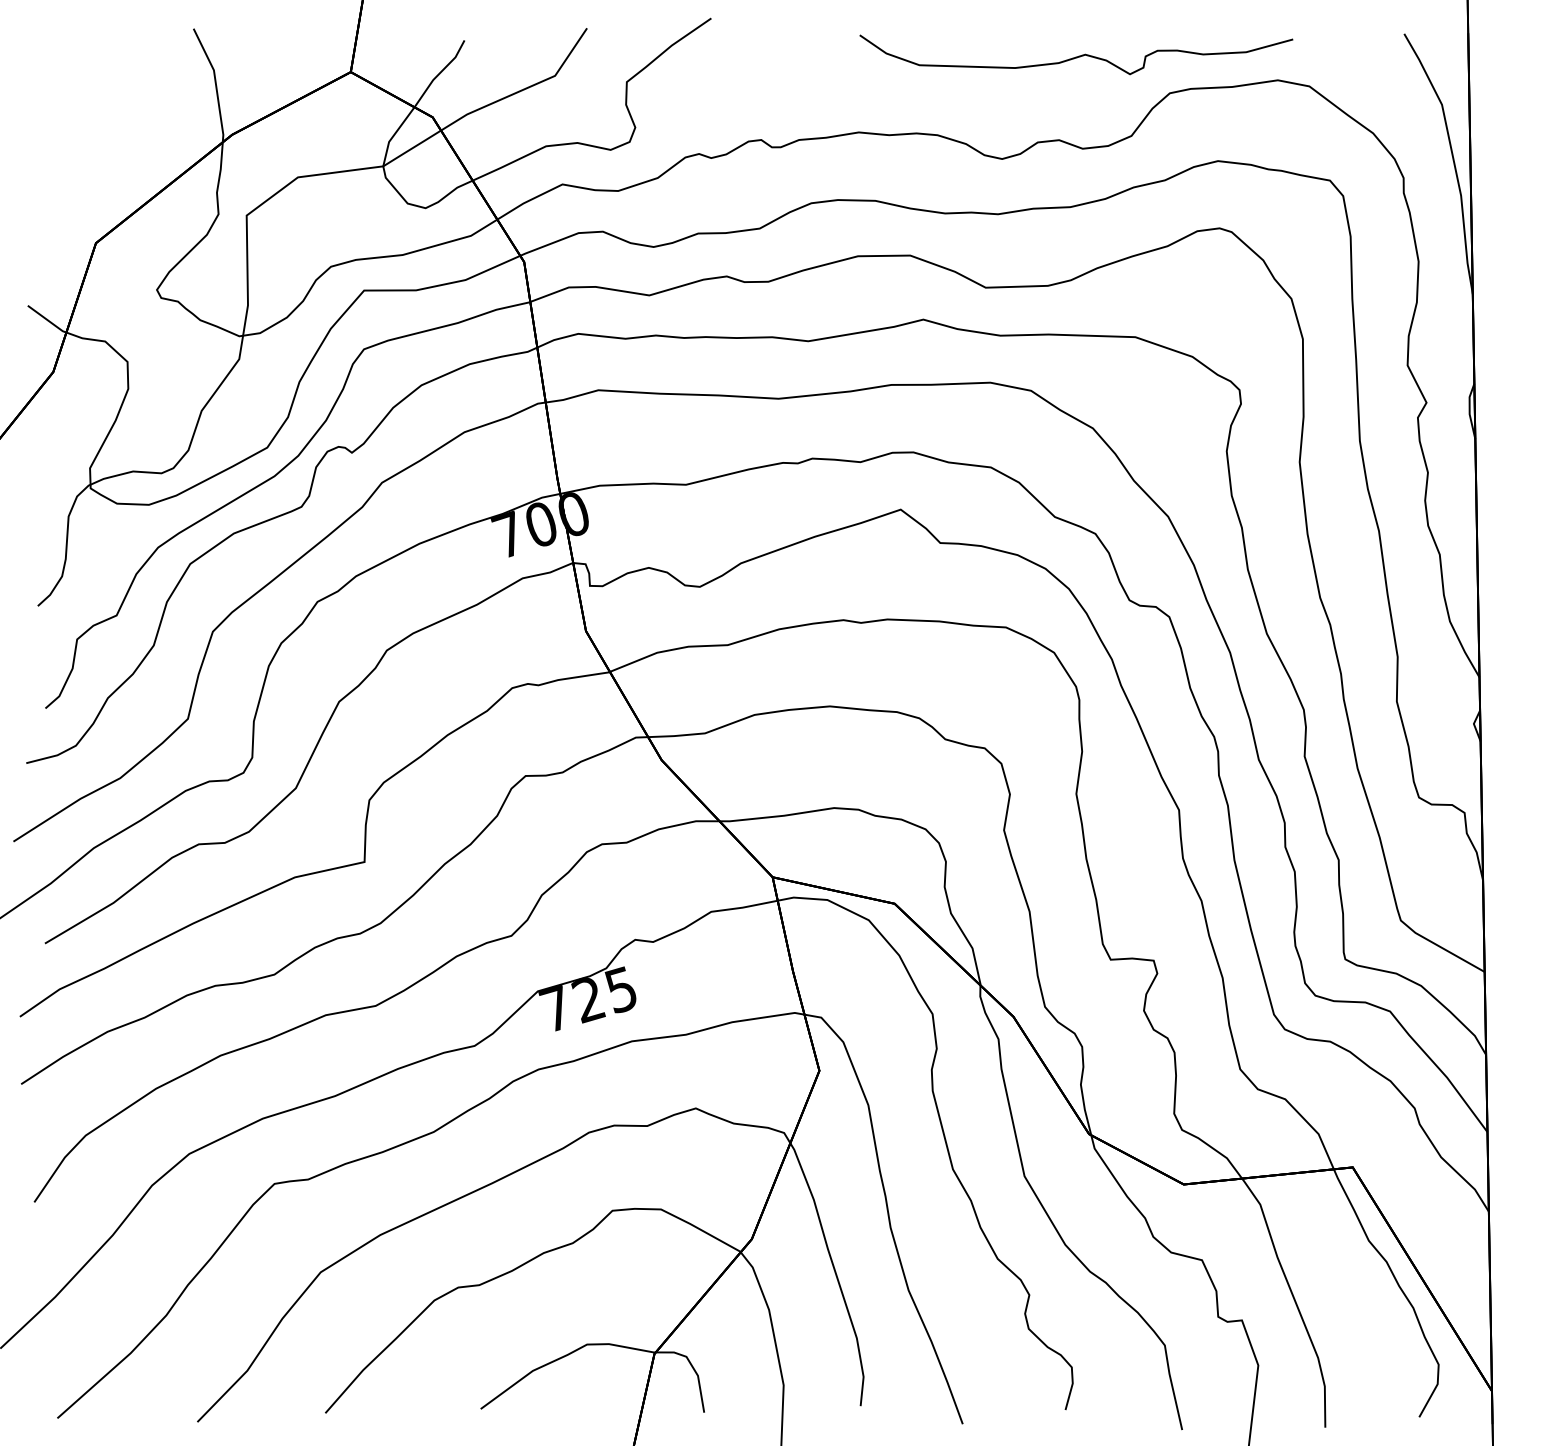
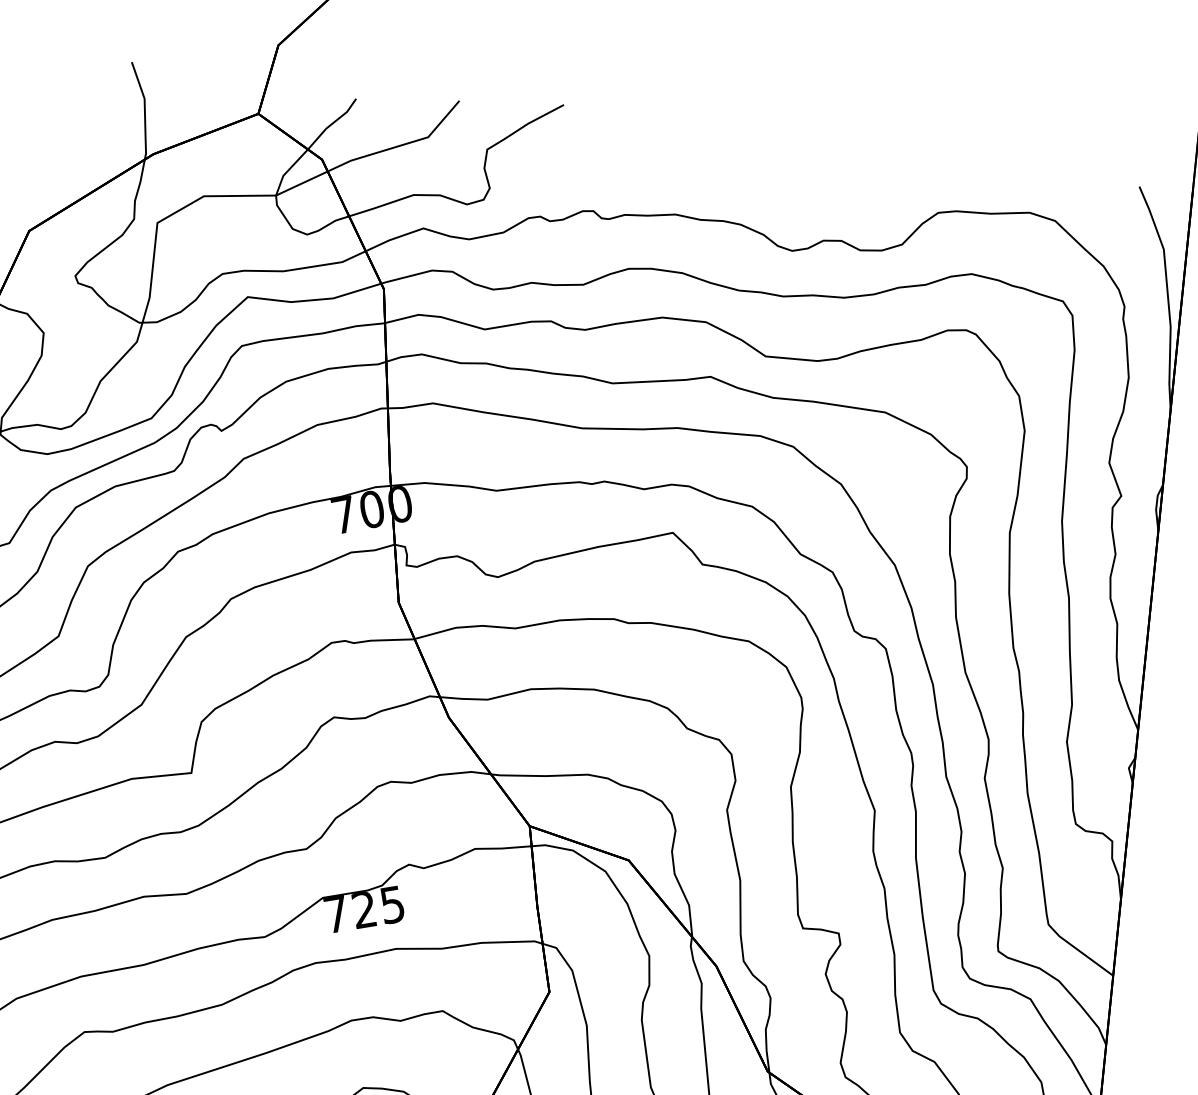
curve: (1076, 56) -> (864, 172), removed

